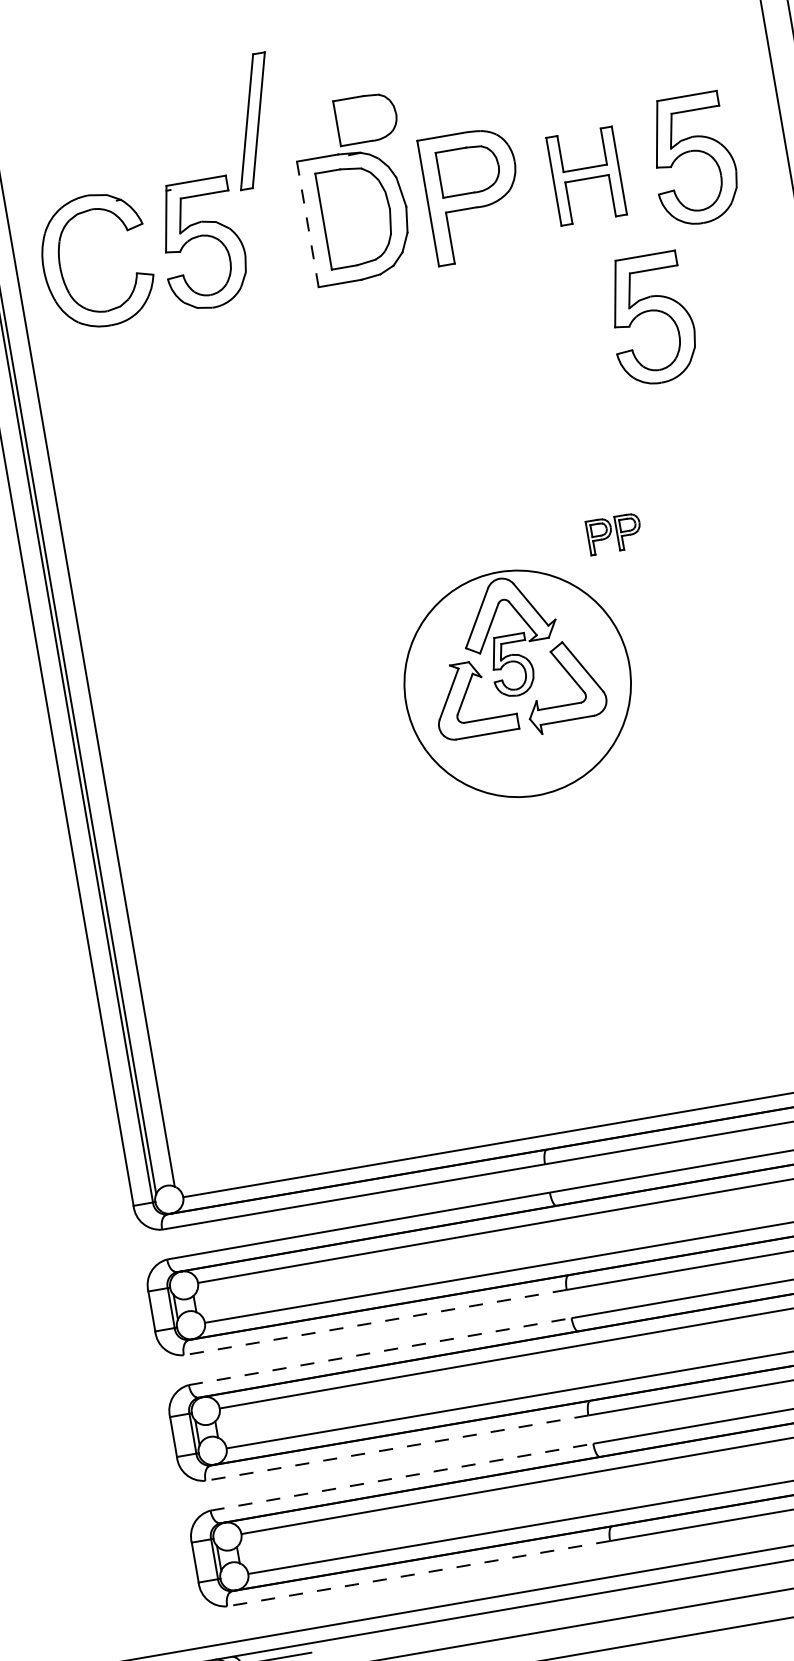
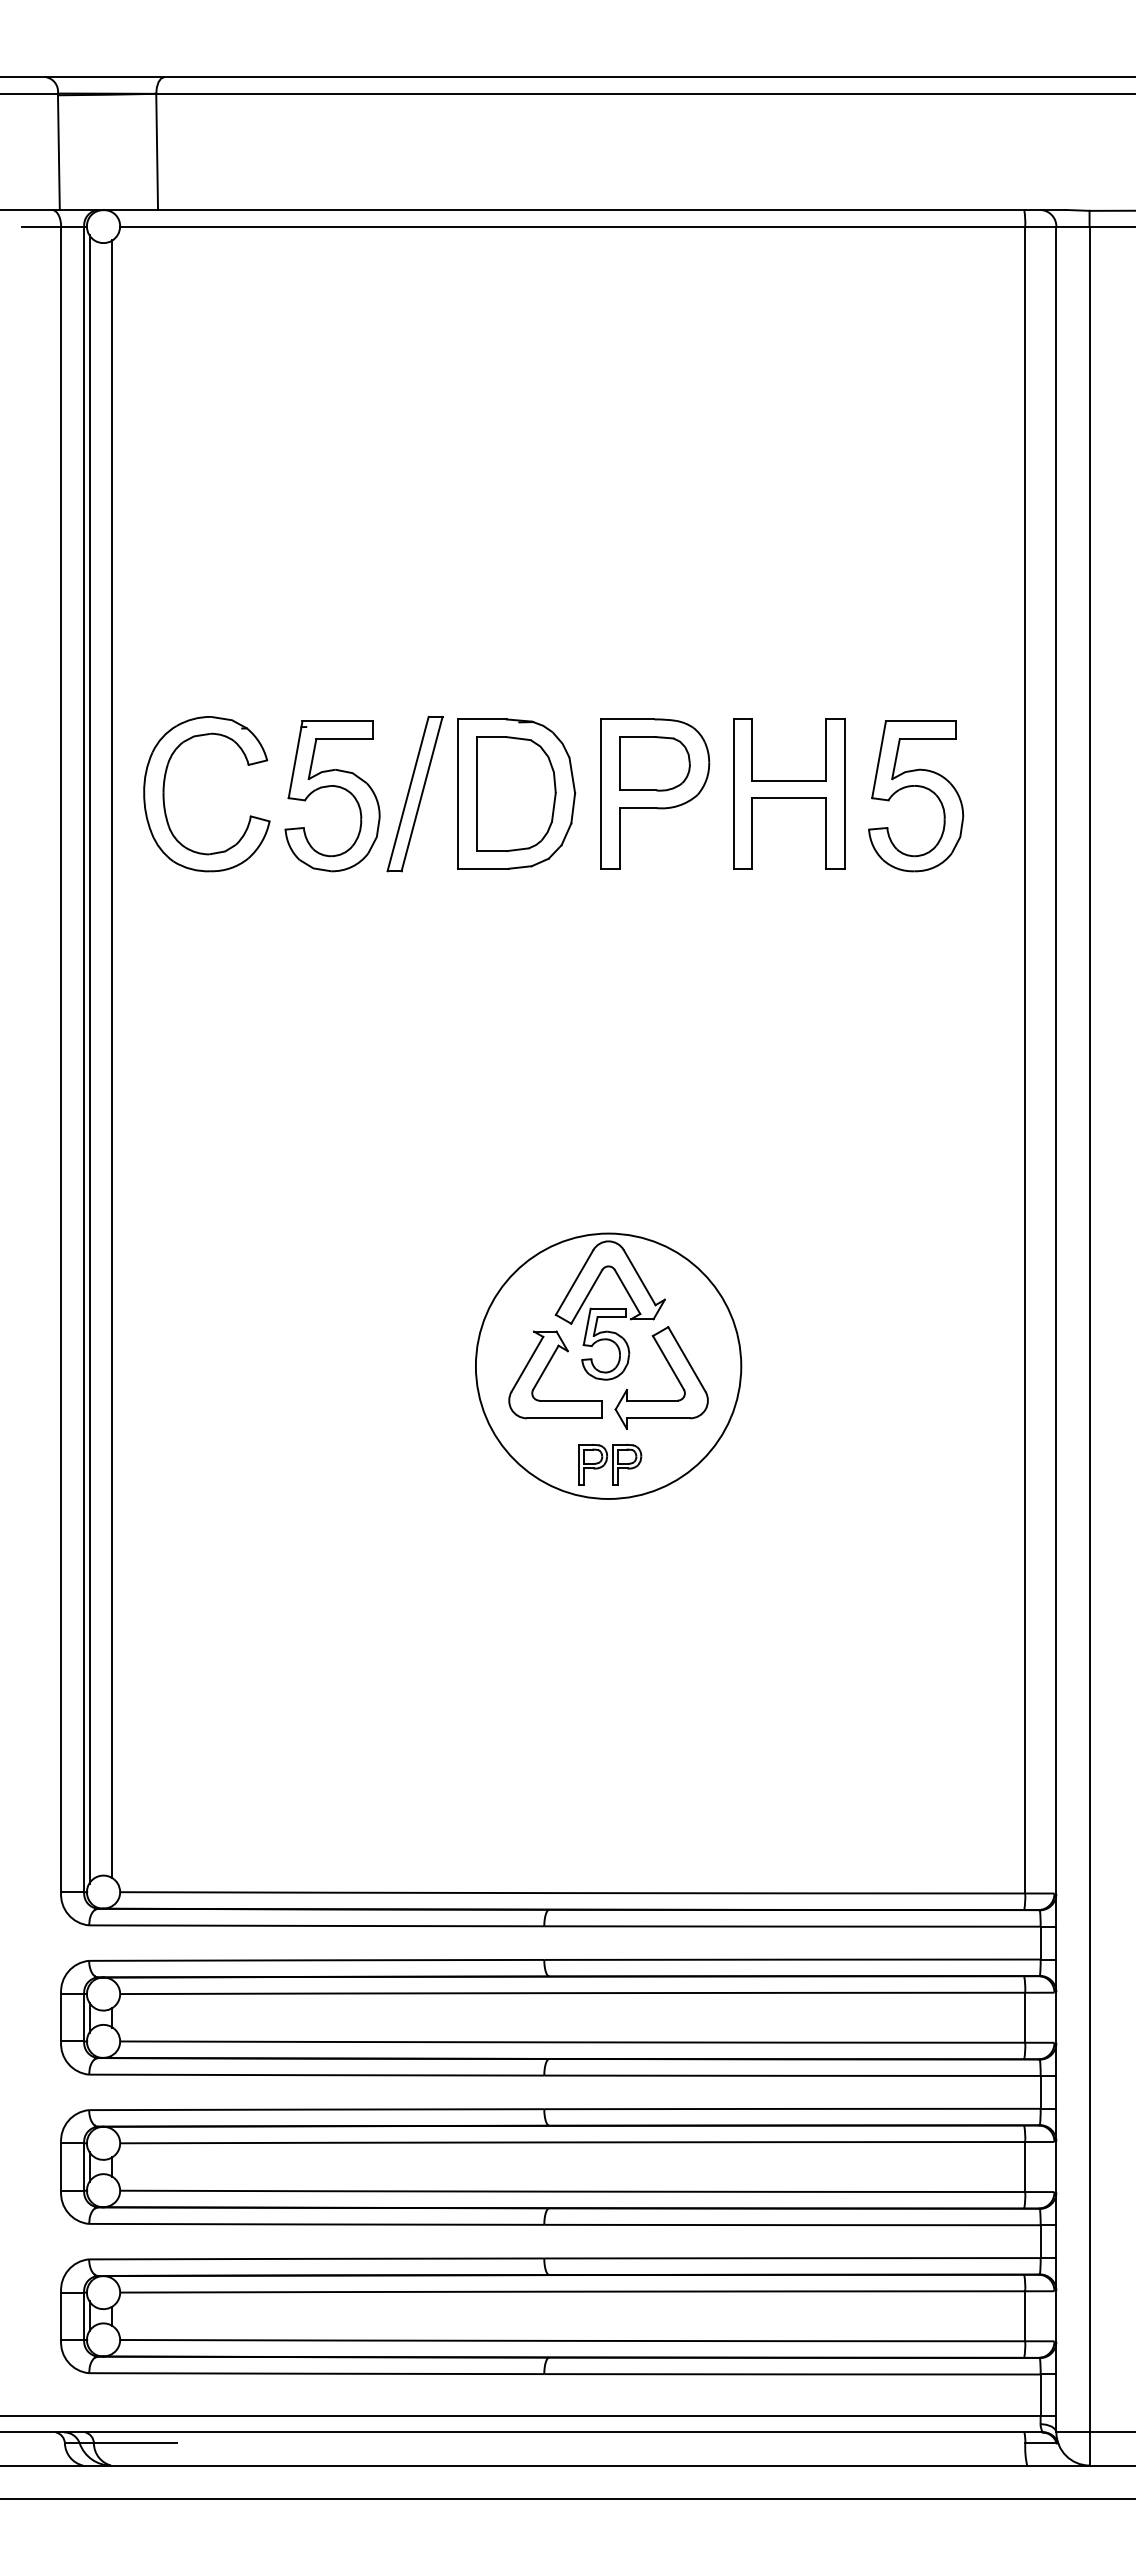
part: (366, 118) -> (546, 683), removed
part: (252, 120) -> (414, 793), moved
part: (586, 175) -> (789, 793), size x1.43
line: (307, 224) -> (457, 794), dashed -> solid
part: (653, 311) -> (839, 963), removed
part: (614, 533) -> (610, 1464), moved
line: (375, 1322) -> (316, 2075), dashed -> solid
line: (380, 1351) -> (316, 2109), dashed -> solid
line: (396, 1448) -> (316, 2224), dashed -> solid
line: (401, 1476) -> (316, 2258), dashed -> solid
line: (418, 1573) -> (316, 2373), dashed -> solid

